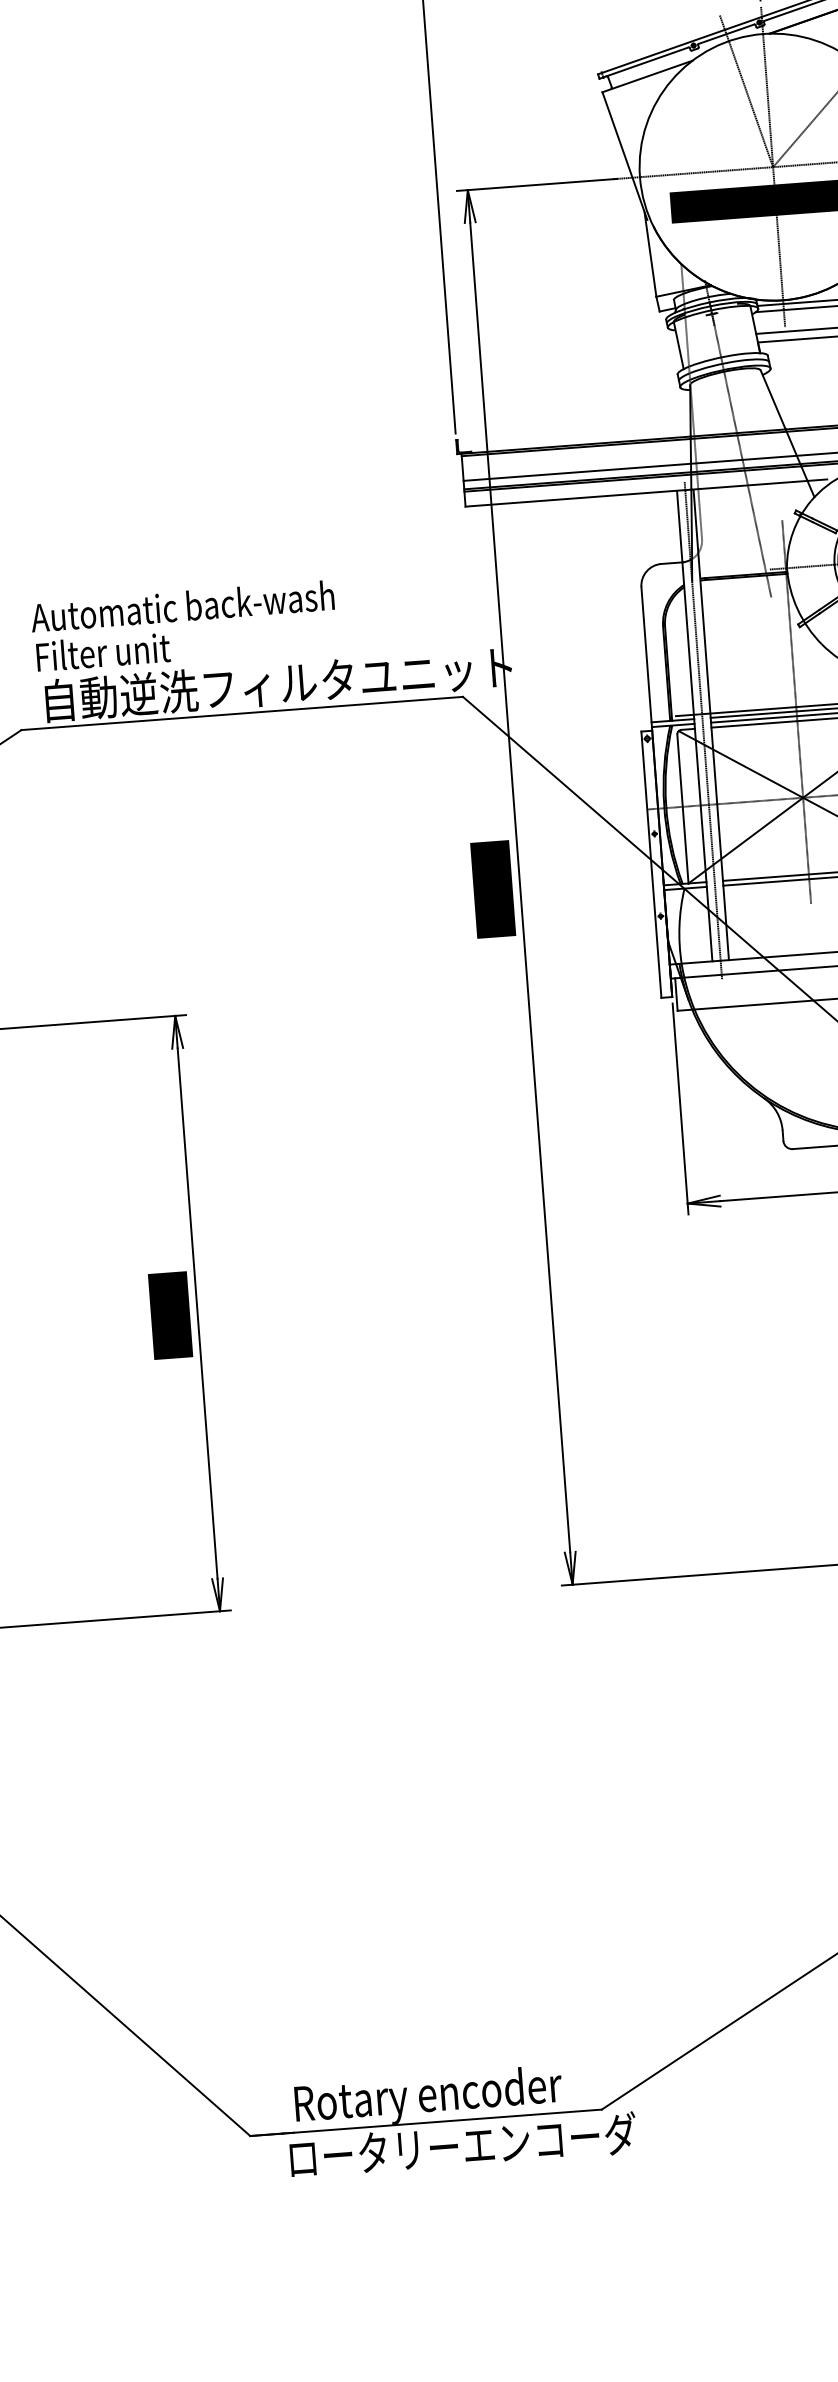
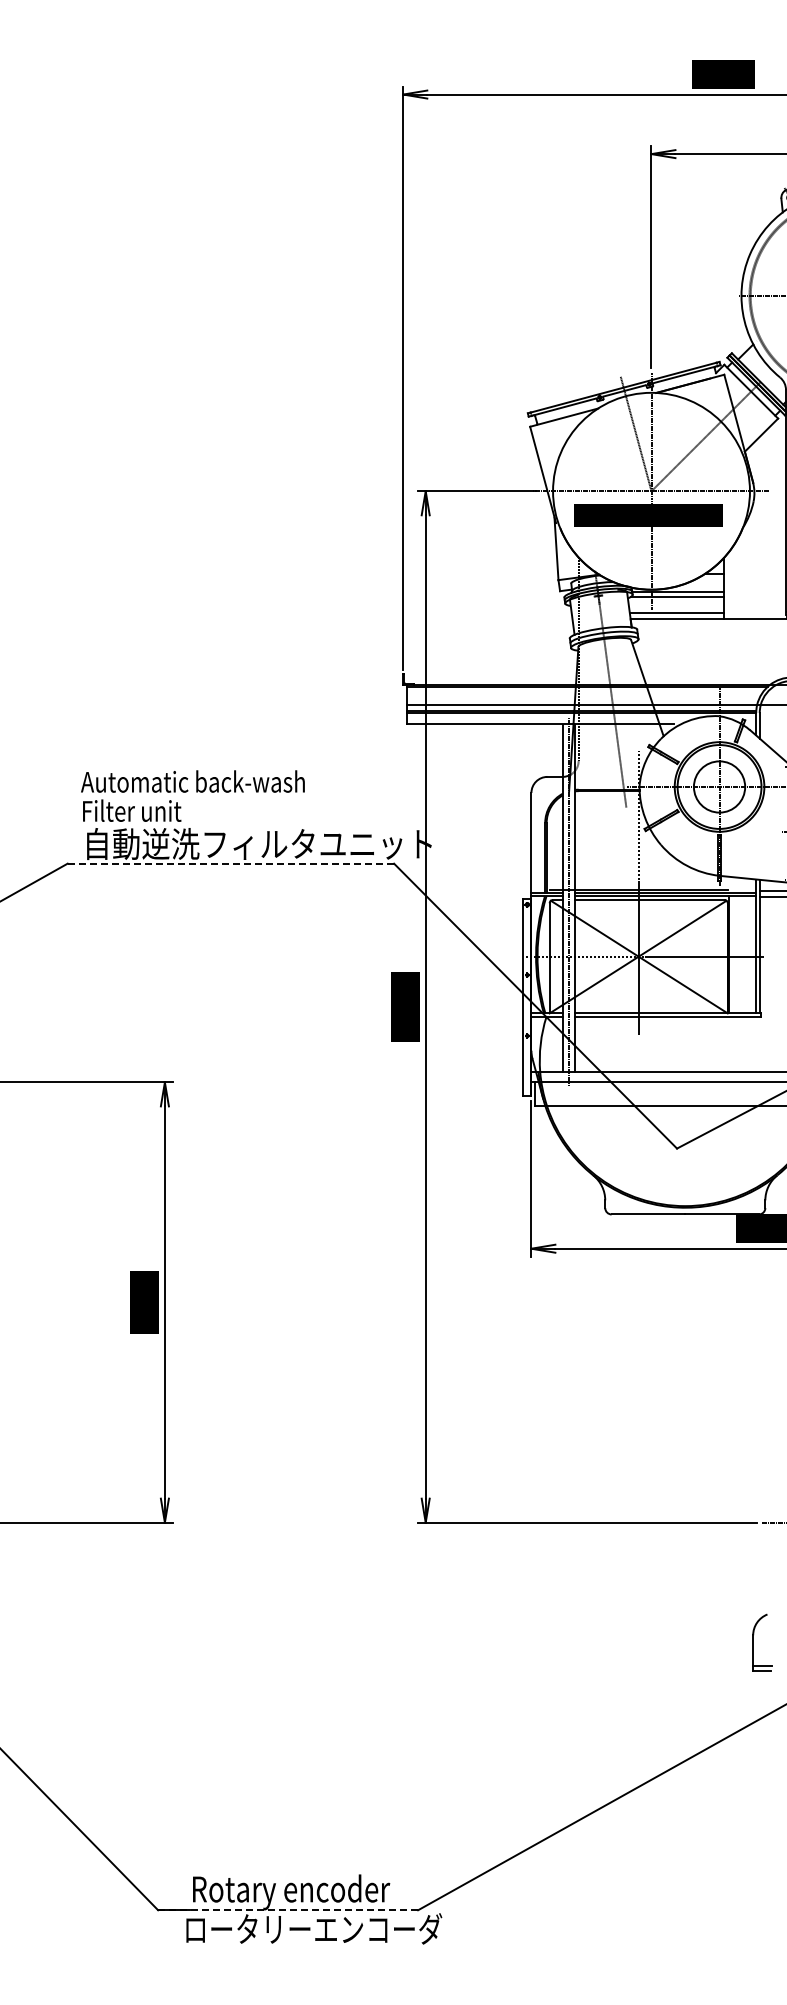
line: (241, 713) -> (230, 863), solid -> dashed
line: (426, 2123) -> (288, 1910), solid -> dashed

